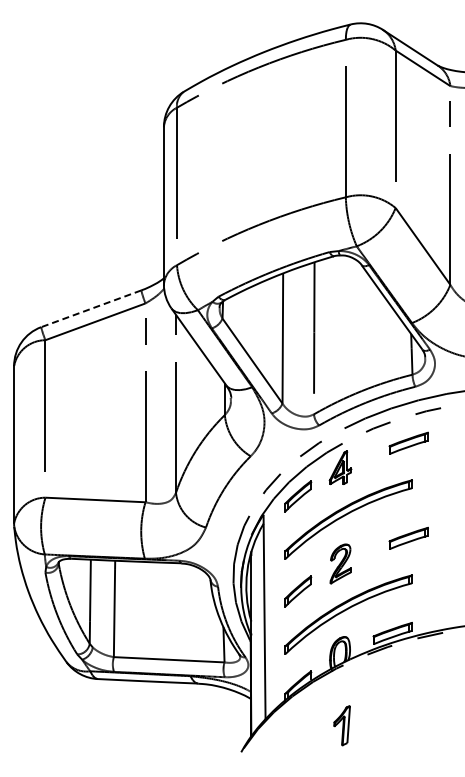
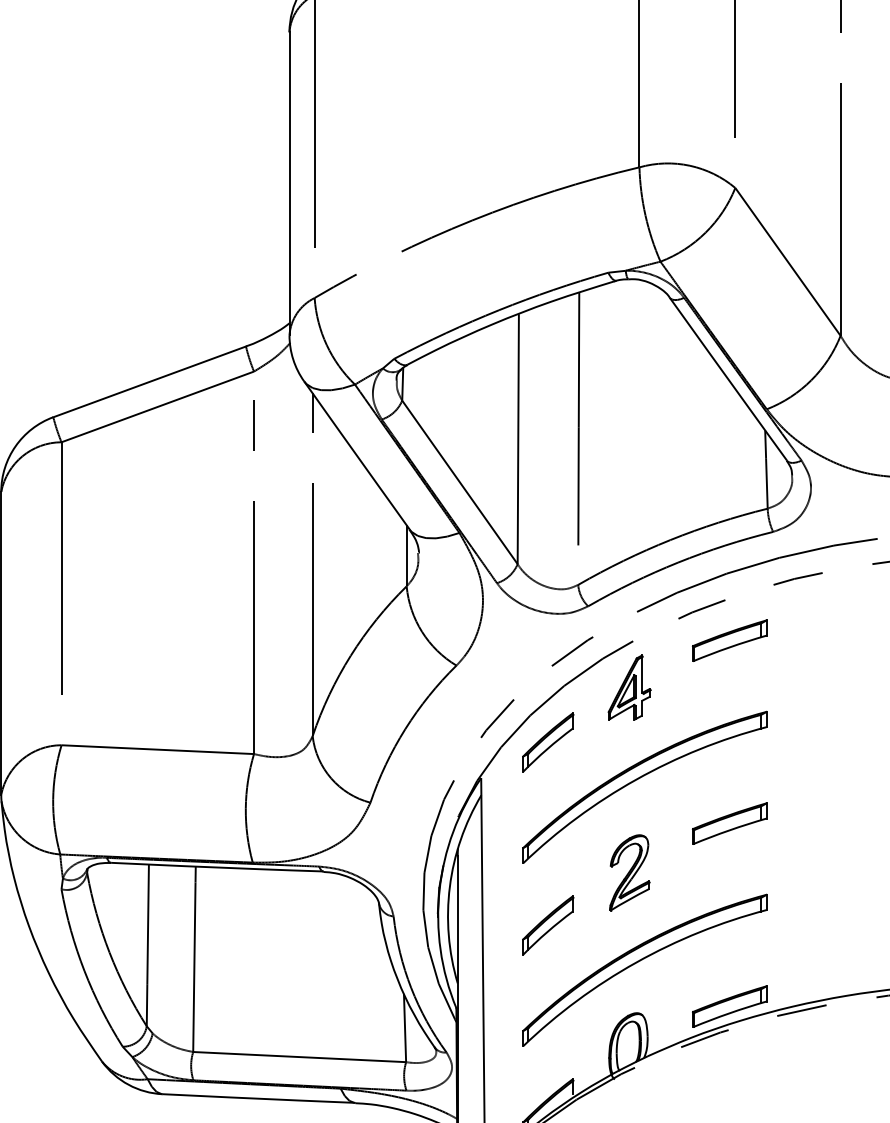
line: (90, 308) -> (148, 381), dashed -> solid
part: (408, 442) -> (729, 639), moved
part: (408, 537) -> (729, 821), moved

